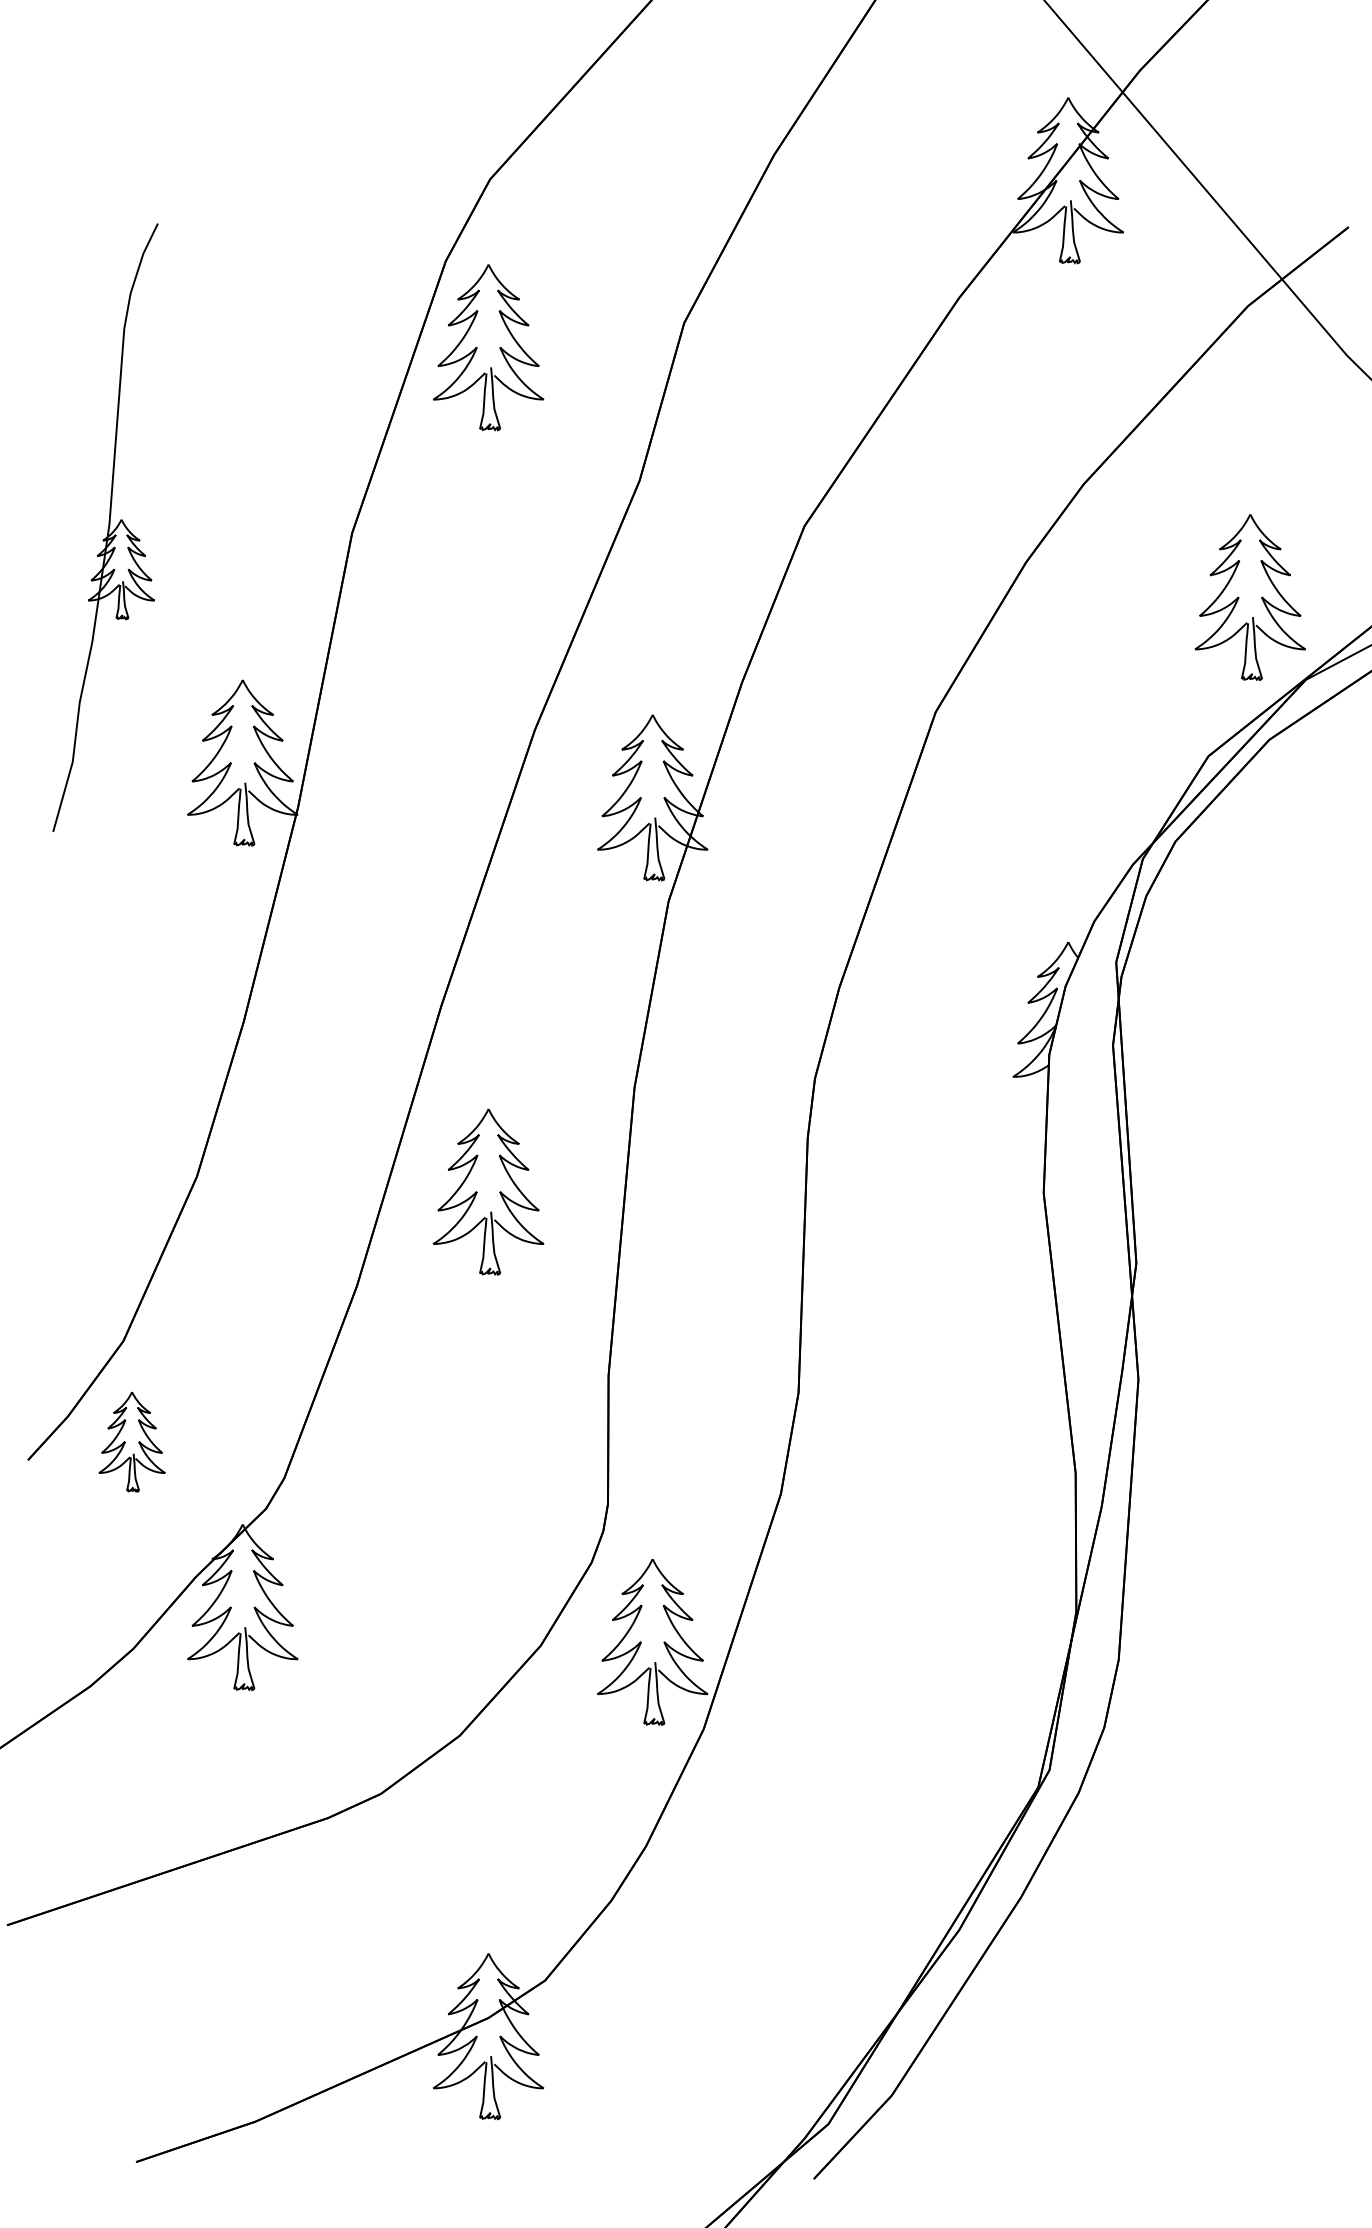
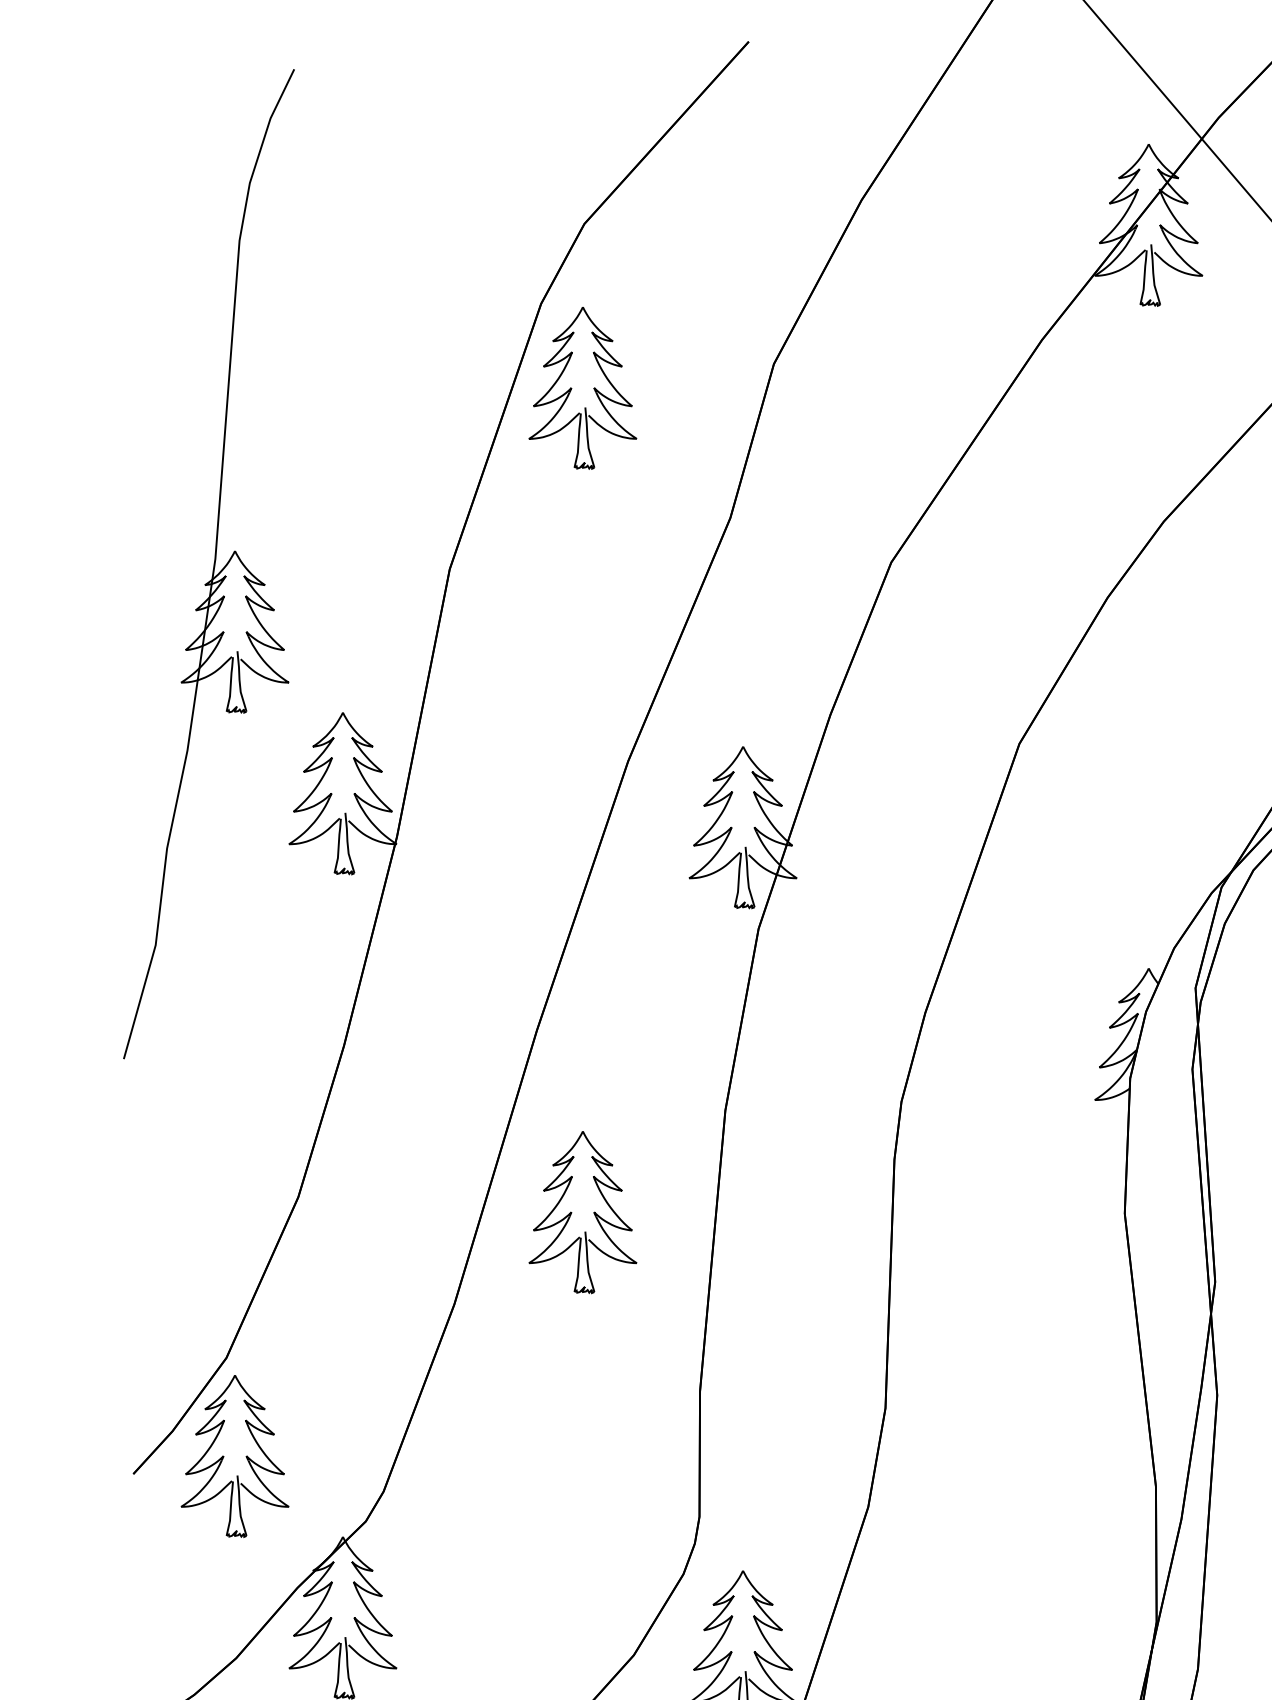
part: (105, 527) -> (208, 563), size x1.67
part: (131, 1441) -> (234, 1455), size x1.67

